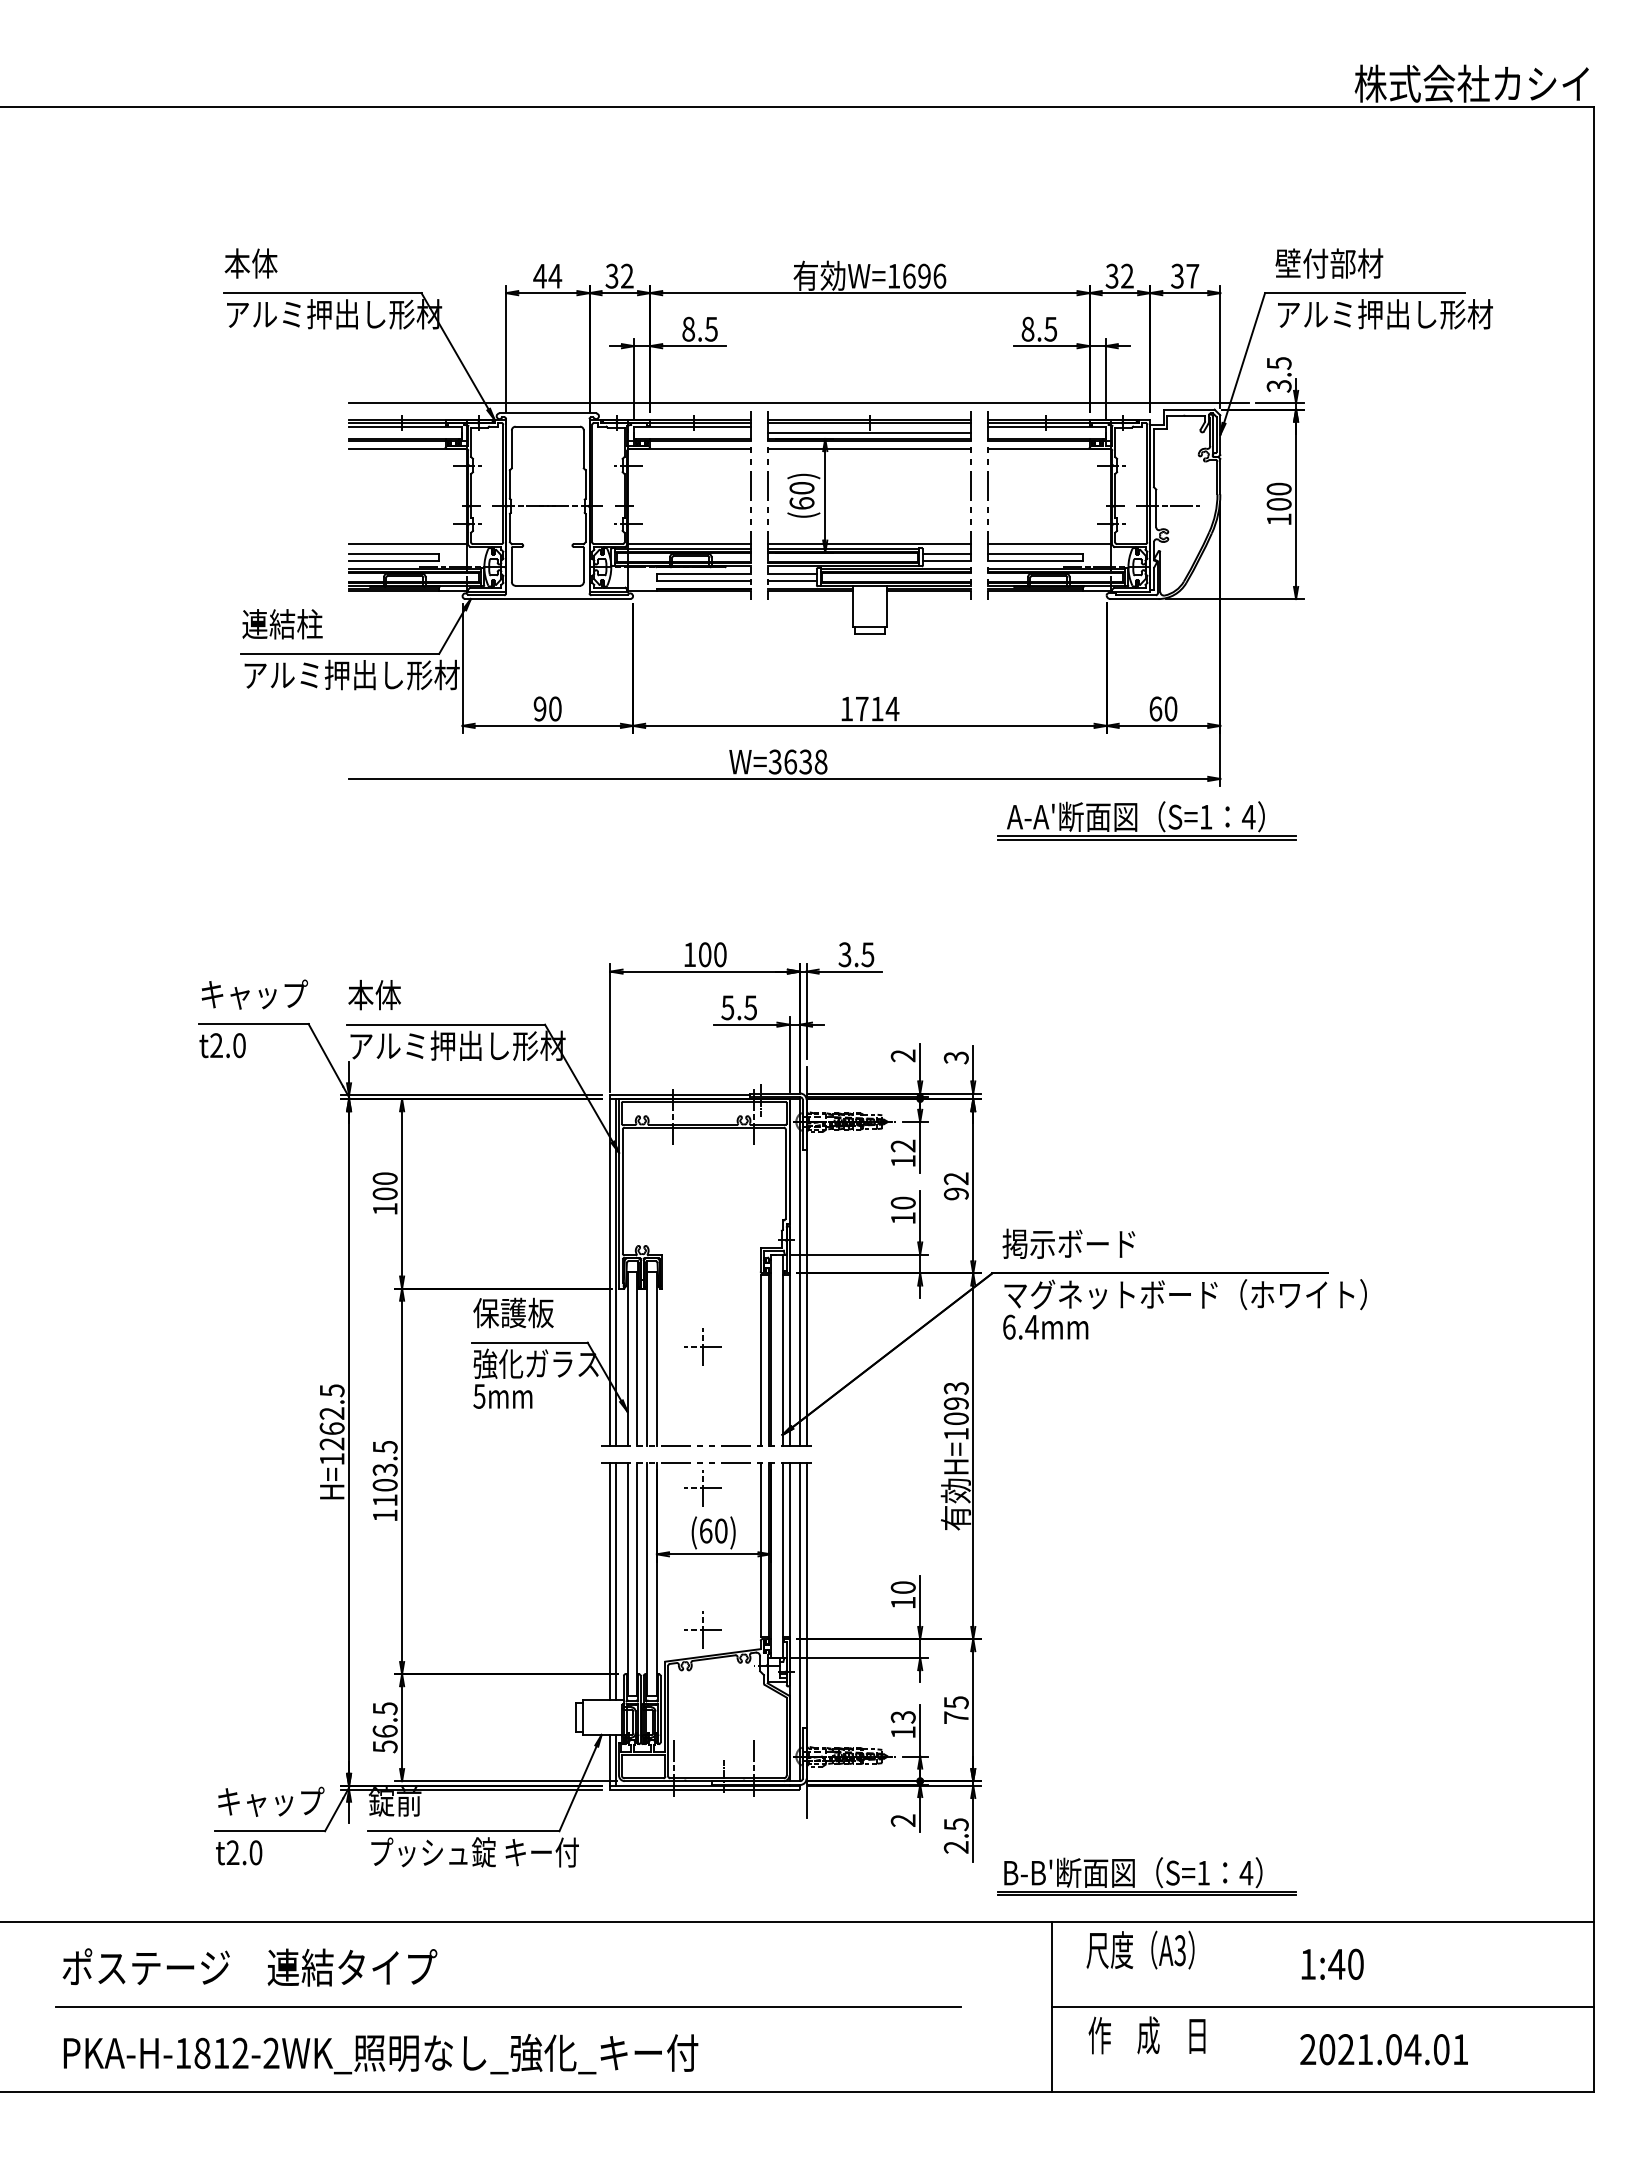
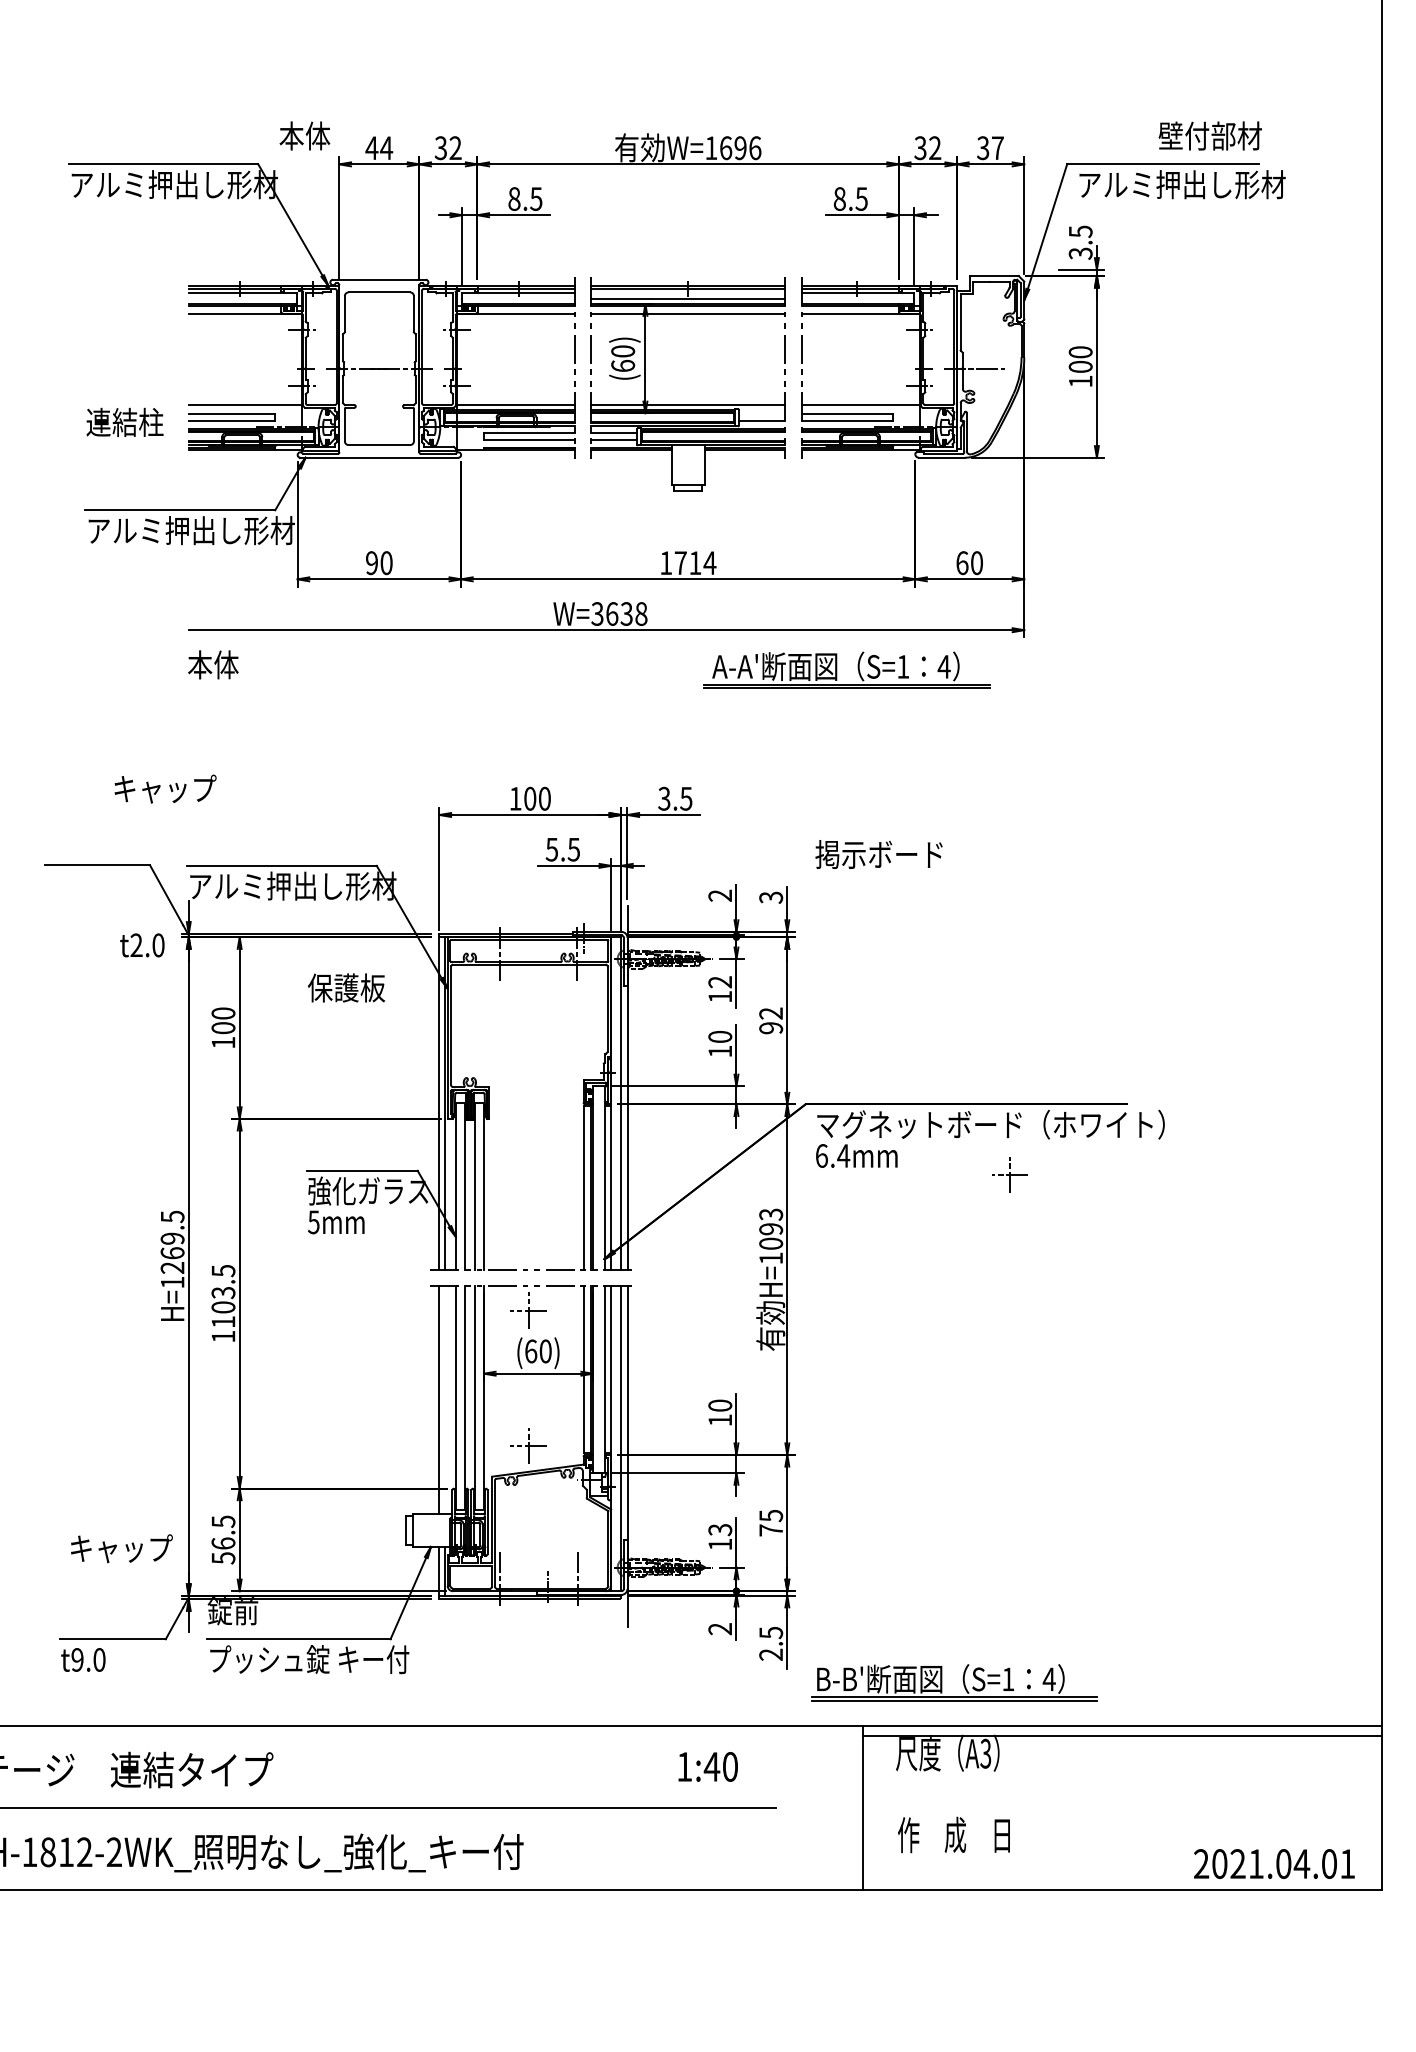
text: (250, 263) -> (304, 135), moved
text: (1329, 263) -> (1210, 135), moved
line: (798, 403) -> (619, 270), removed
line: (946, 553) -> (761, 414), removed
text: (282, 624) -> (124, 422), moved
part: (1137, 820) -> (837, 670), moved
text: (254, 994) -> (165, 788), moved
text: (374, 995) -> (213, 665), moved
text: (222, 1045) -> (142, 945), moved
text: (1068, 1243) -> (878, 854), moved
text: (513, 1312) -> (346, 987), moved
part: (702, 1346) -> (1009, 1174), moved
text: (332, 1413) -> (172, 1238), H=1262.5 -> H=1269.5
line: (615, 1581) -> (444, 1399), removed
text: (271, 1801) -> (122, 1548), moved
text: (232, 1852) -> (77, 1659), t2.0 -> t9.0
text: (1332, 1963) -> (707, 1766), moved
line: (1322, 2007) -> (1122, 1736), moved
text: (1383, 2049) -> (1273, 1863), moved

